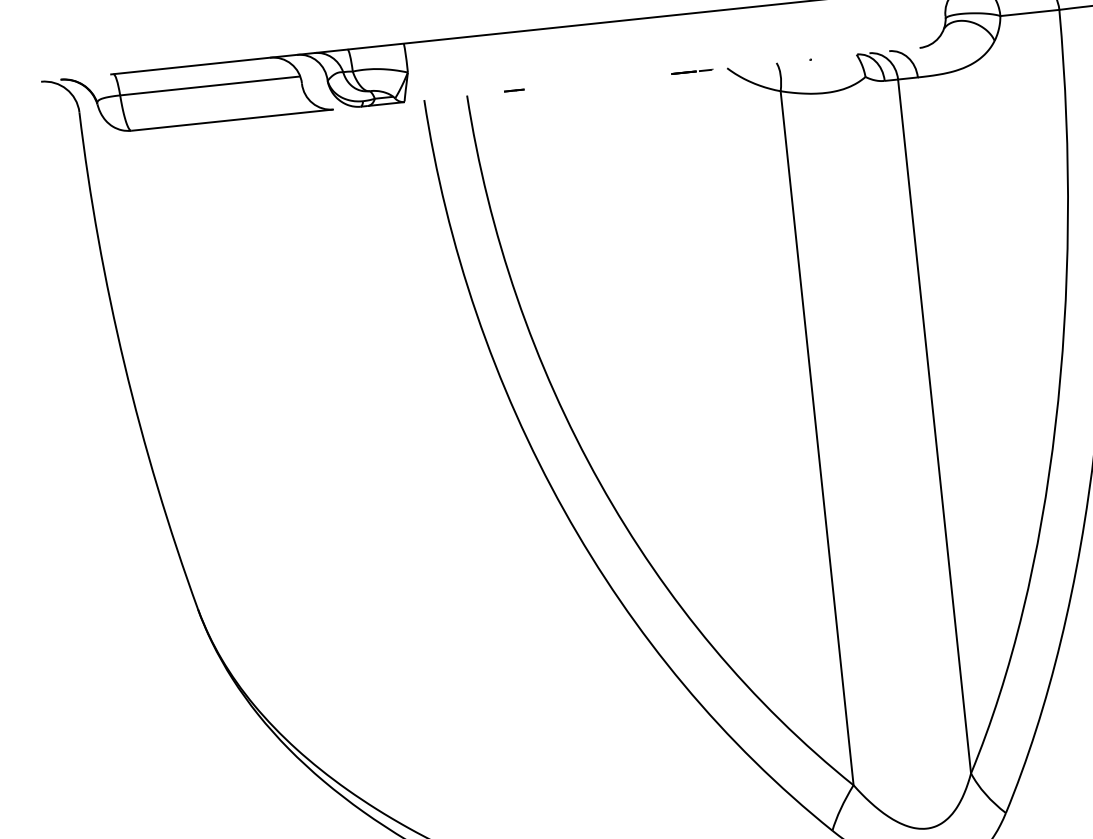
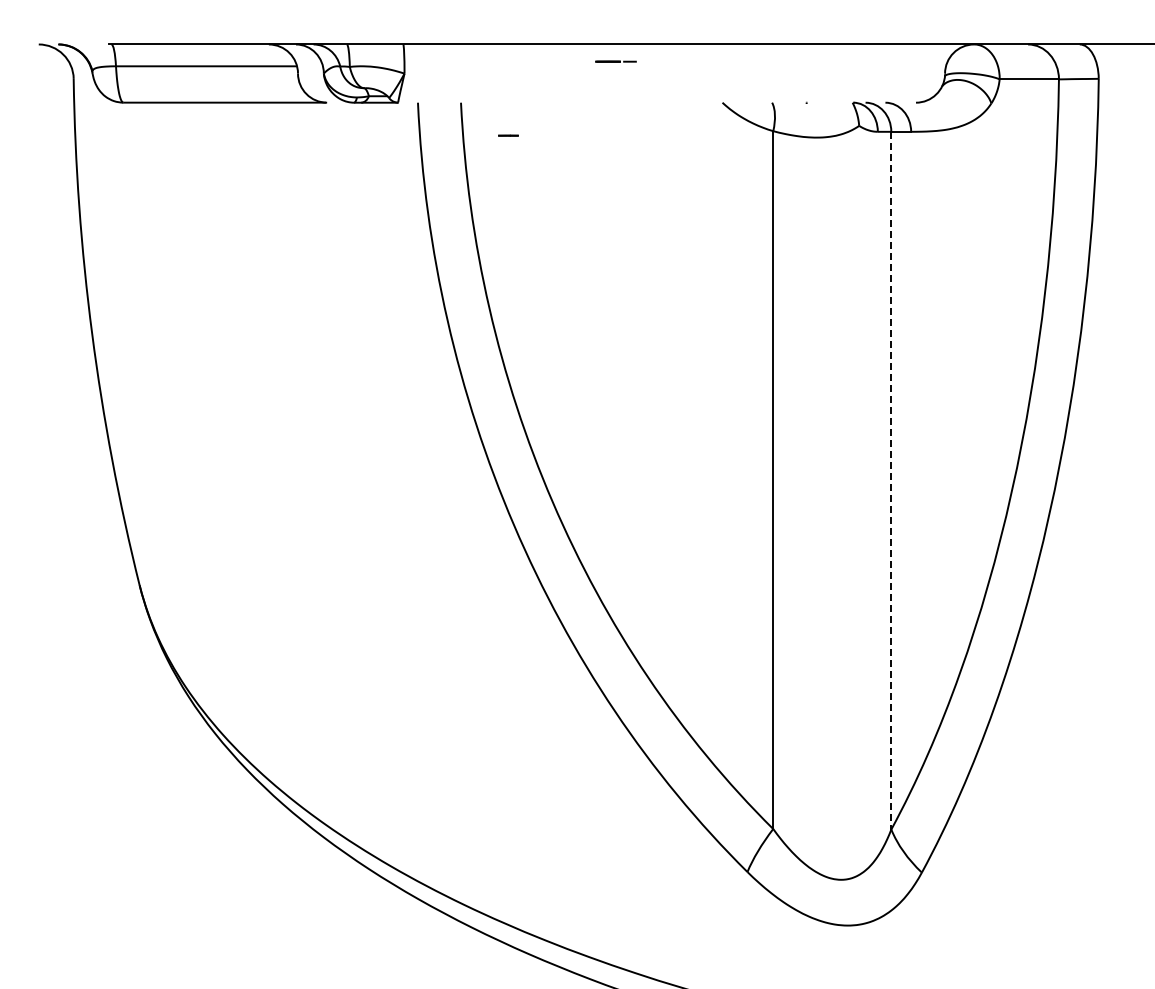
line: (691, 71) -> (615, 61), moved
line: (514, 90) -> (508, 135), moved
line: (934, 426) -> (891, 480), solid -> dashed

